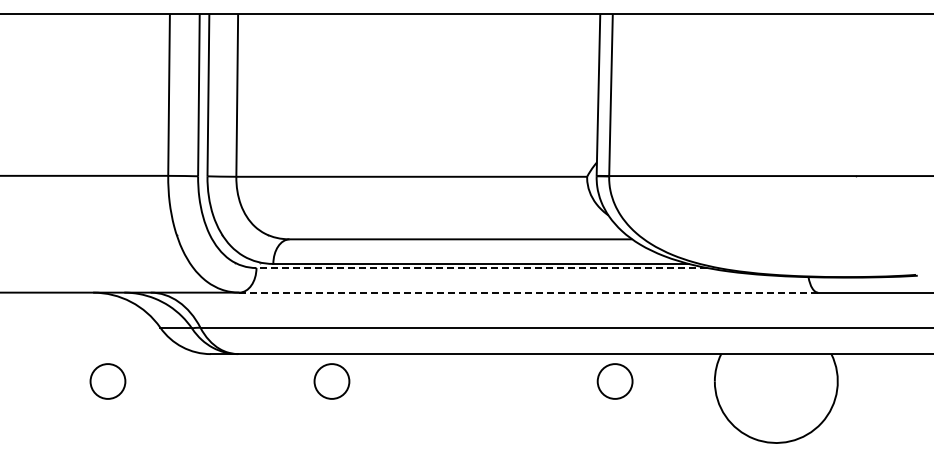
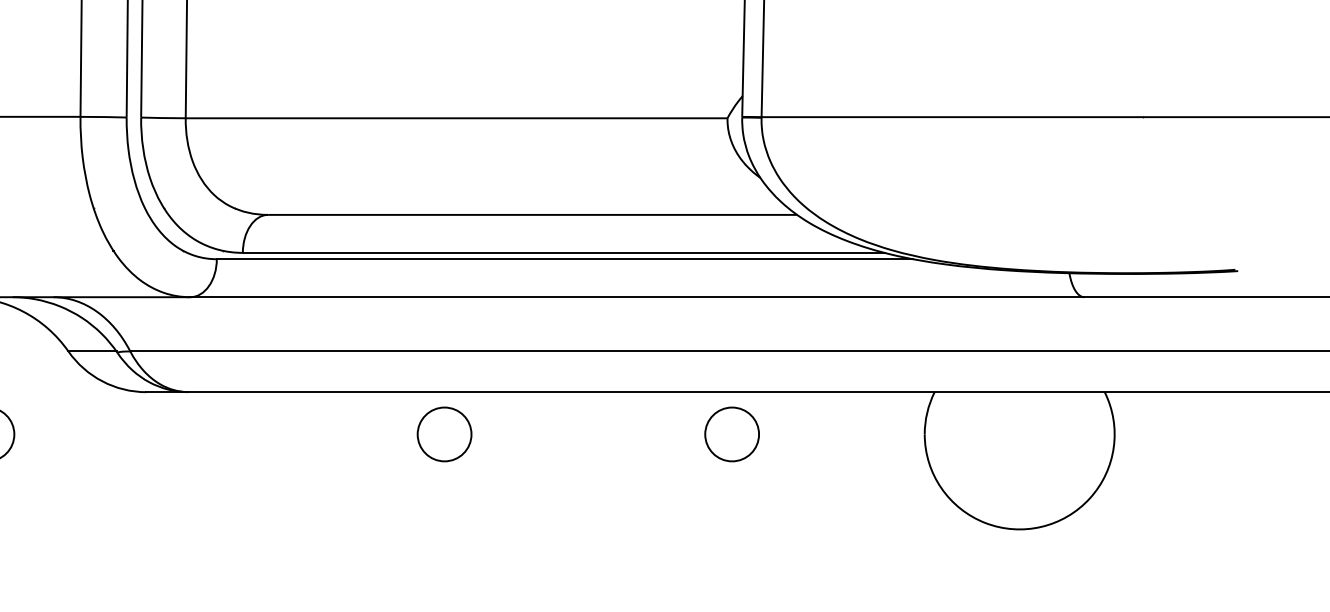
line: (481, 268) -> (564, 259), dashed -> solid
line: (529, 292) -> (638, 296), dashed -> solid
circle: (331, 381) -> (443, 434), moved
circle: (614, 381) -> (731, 434), moved

